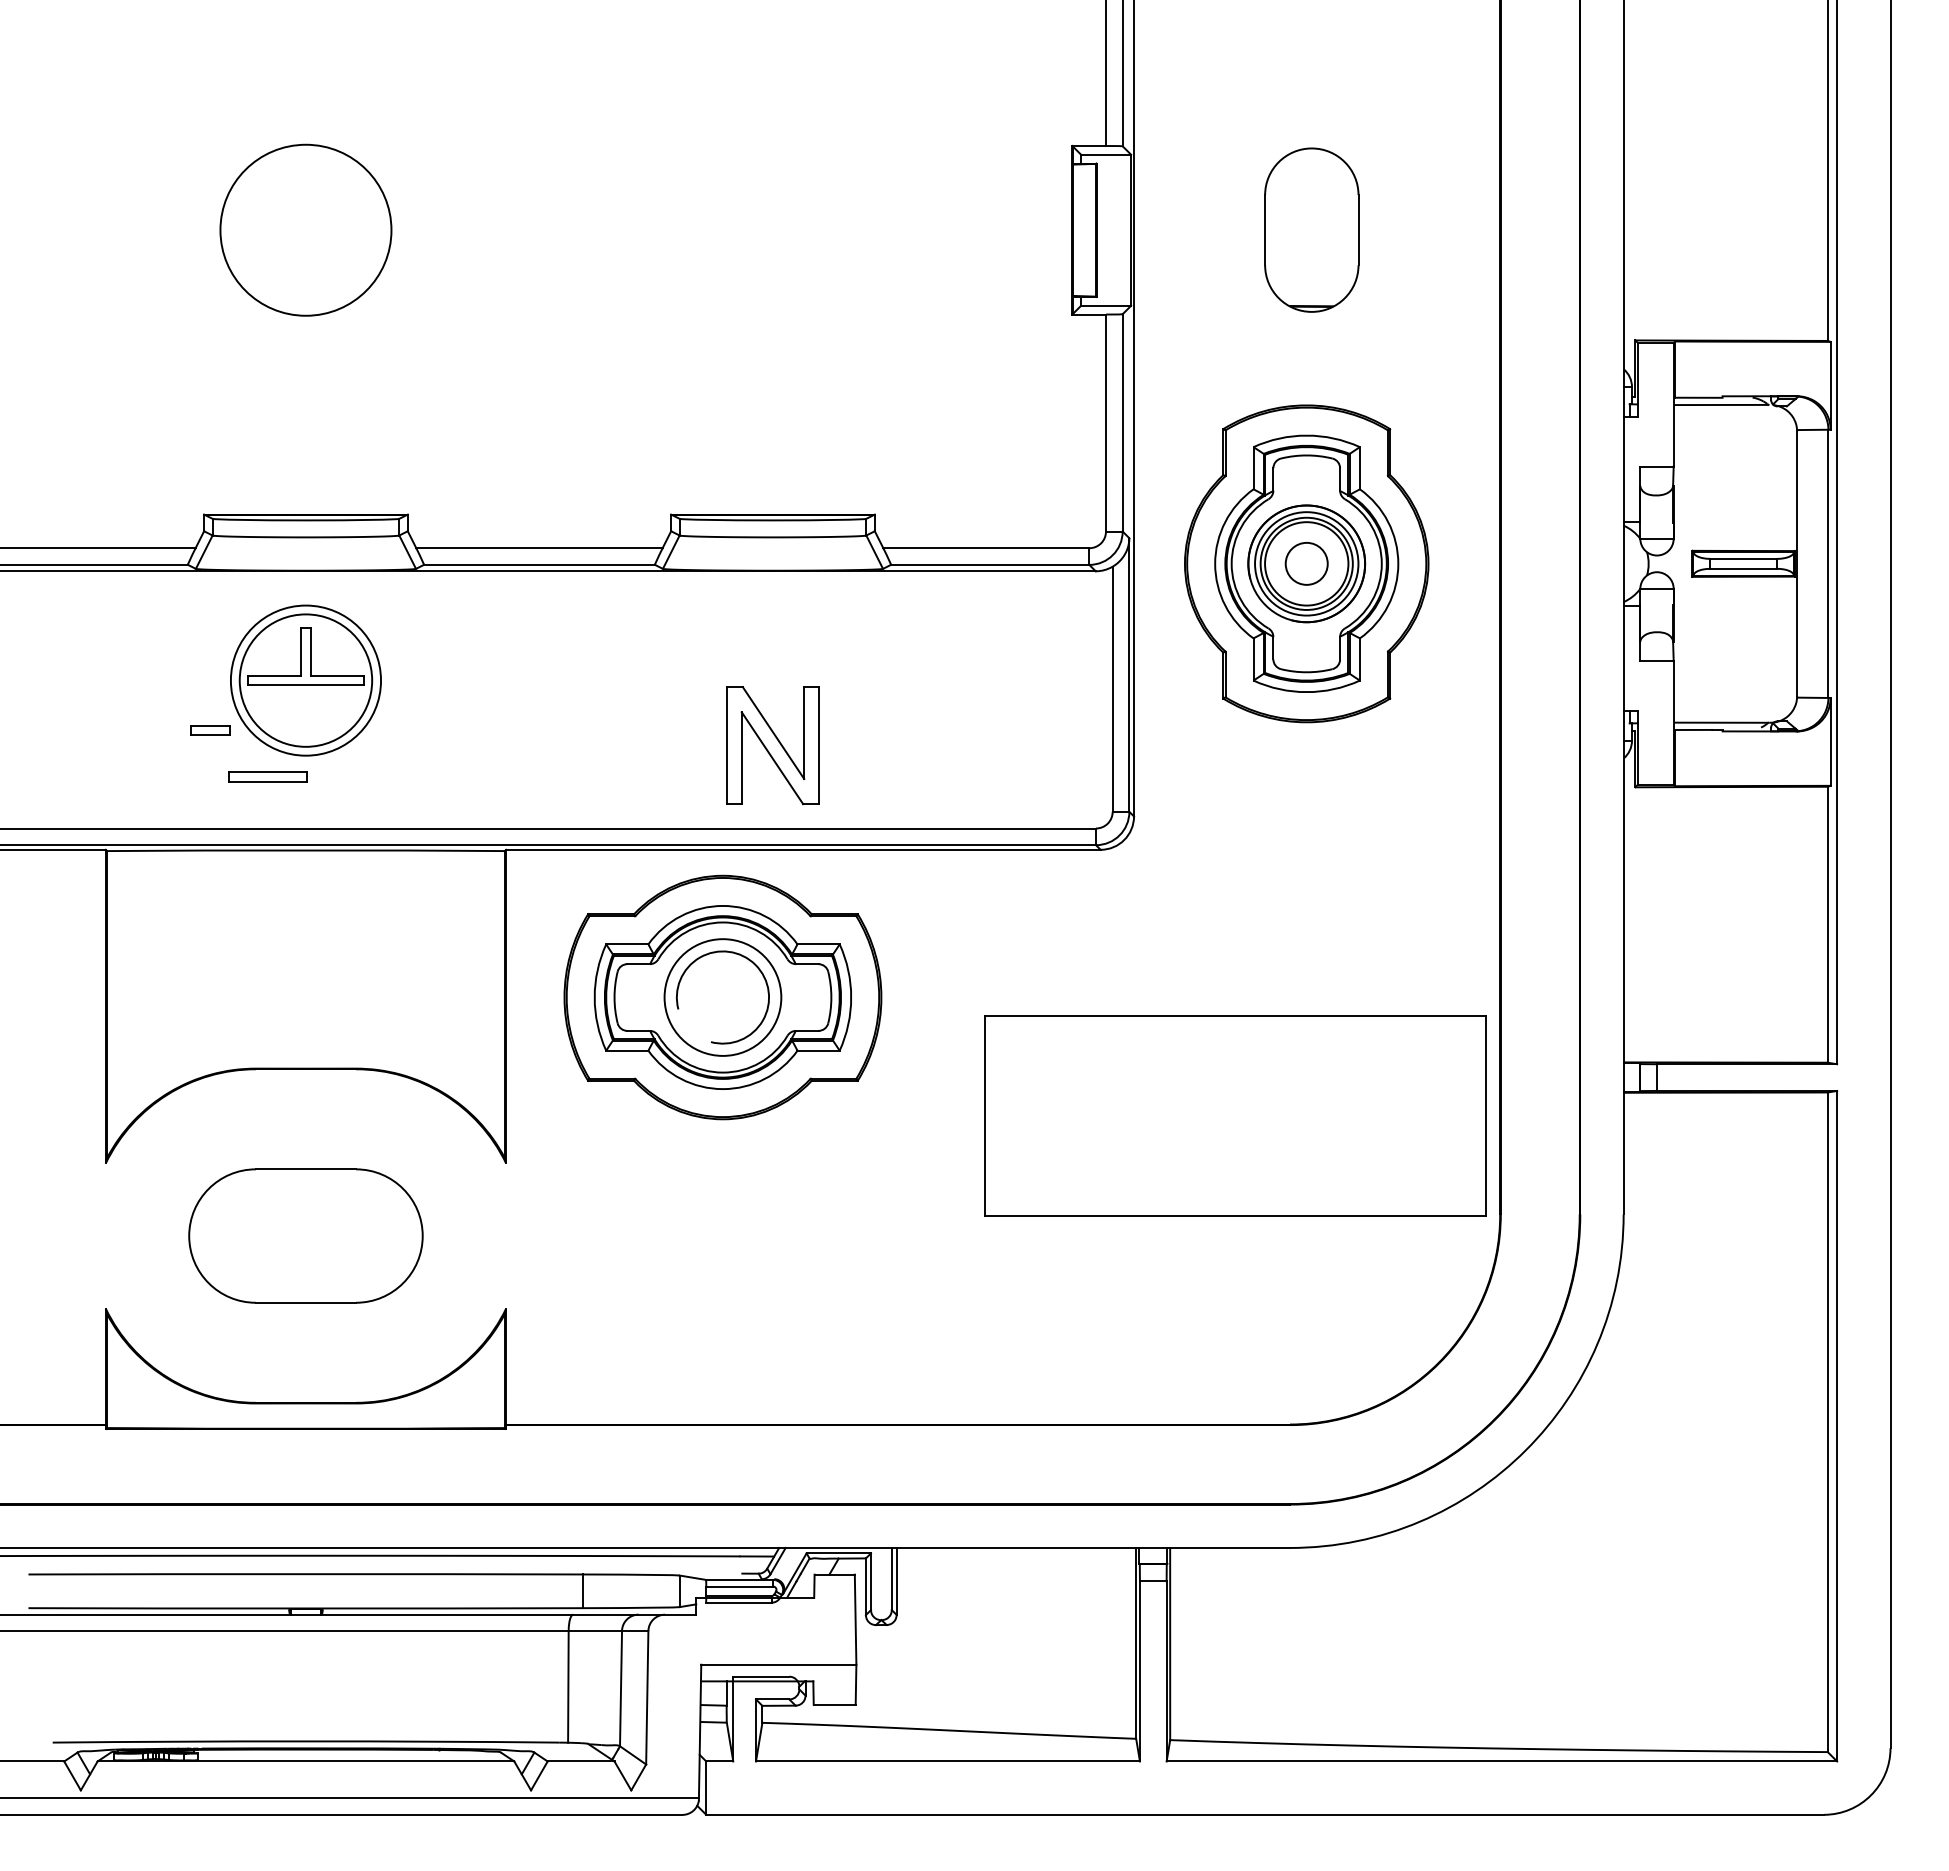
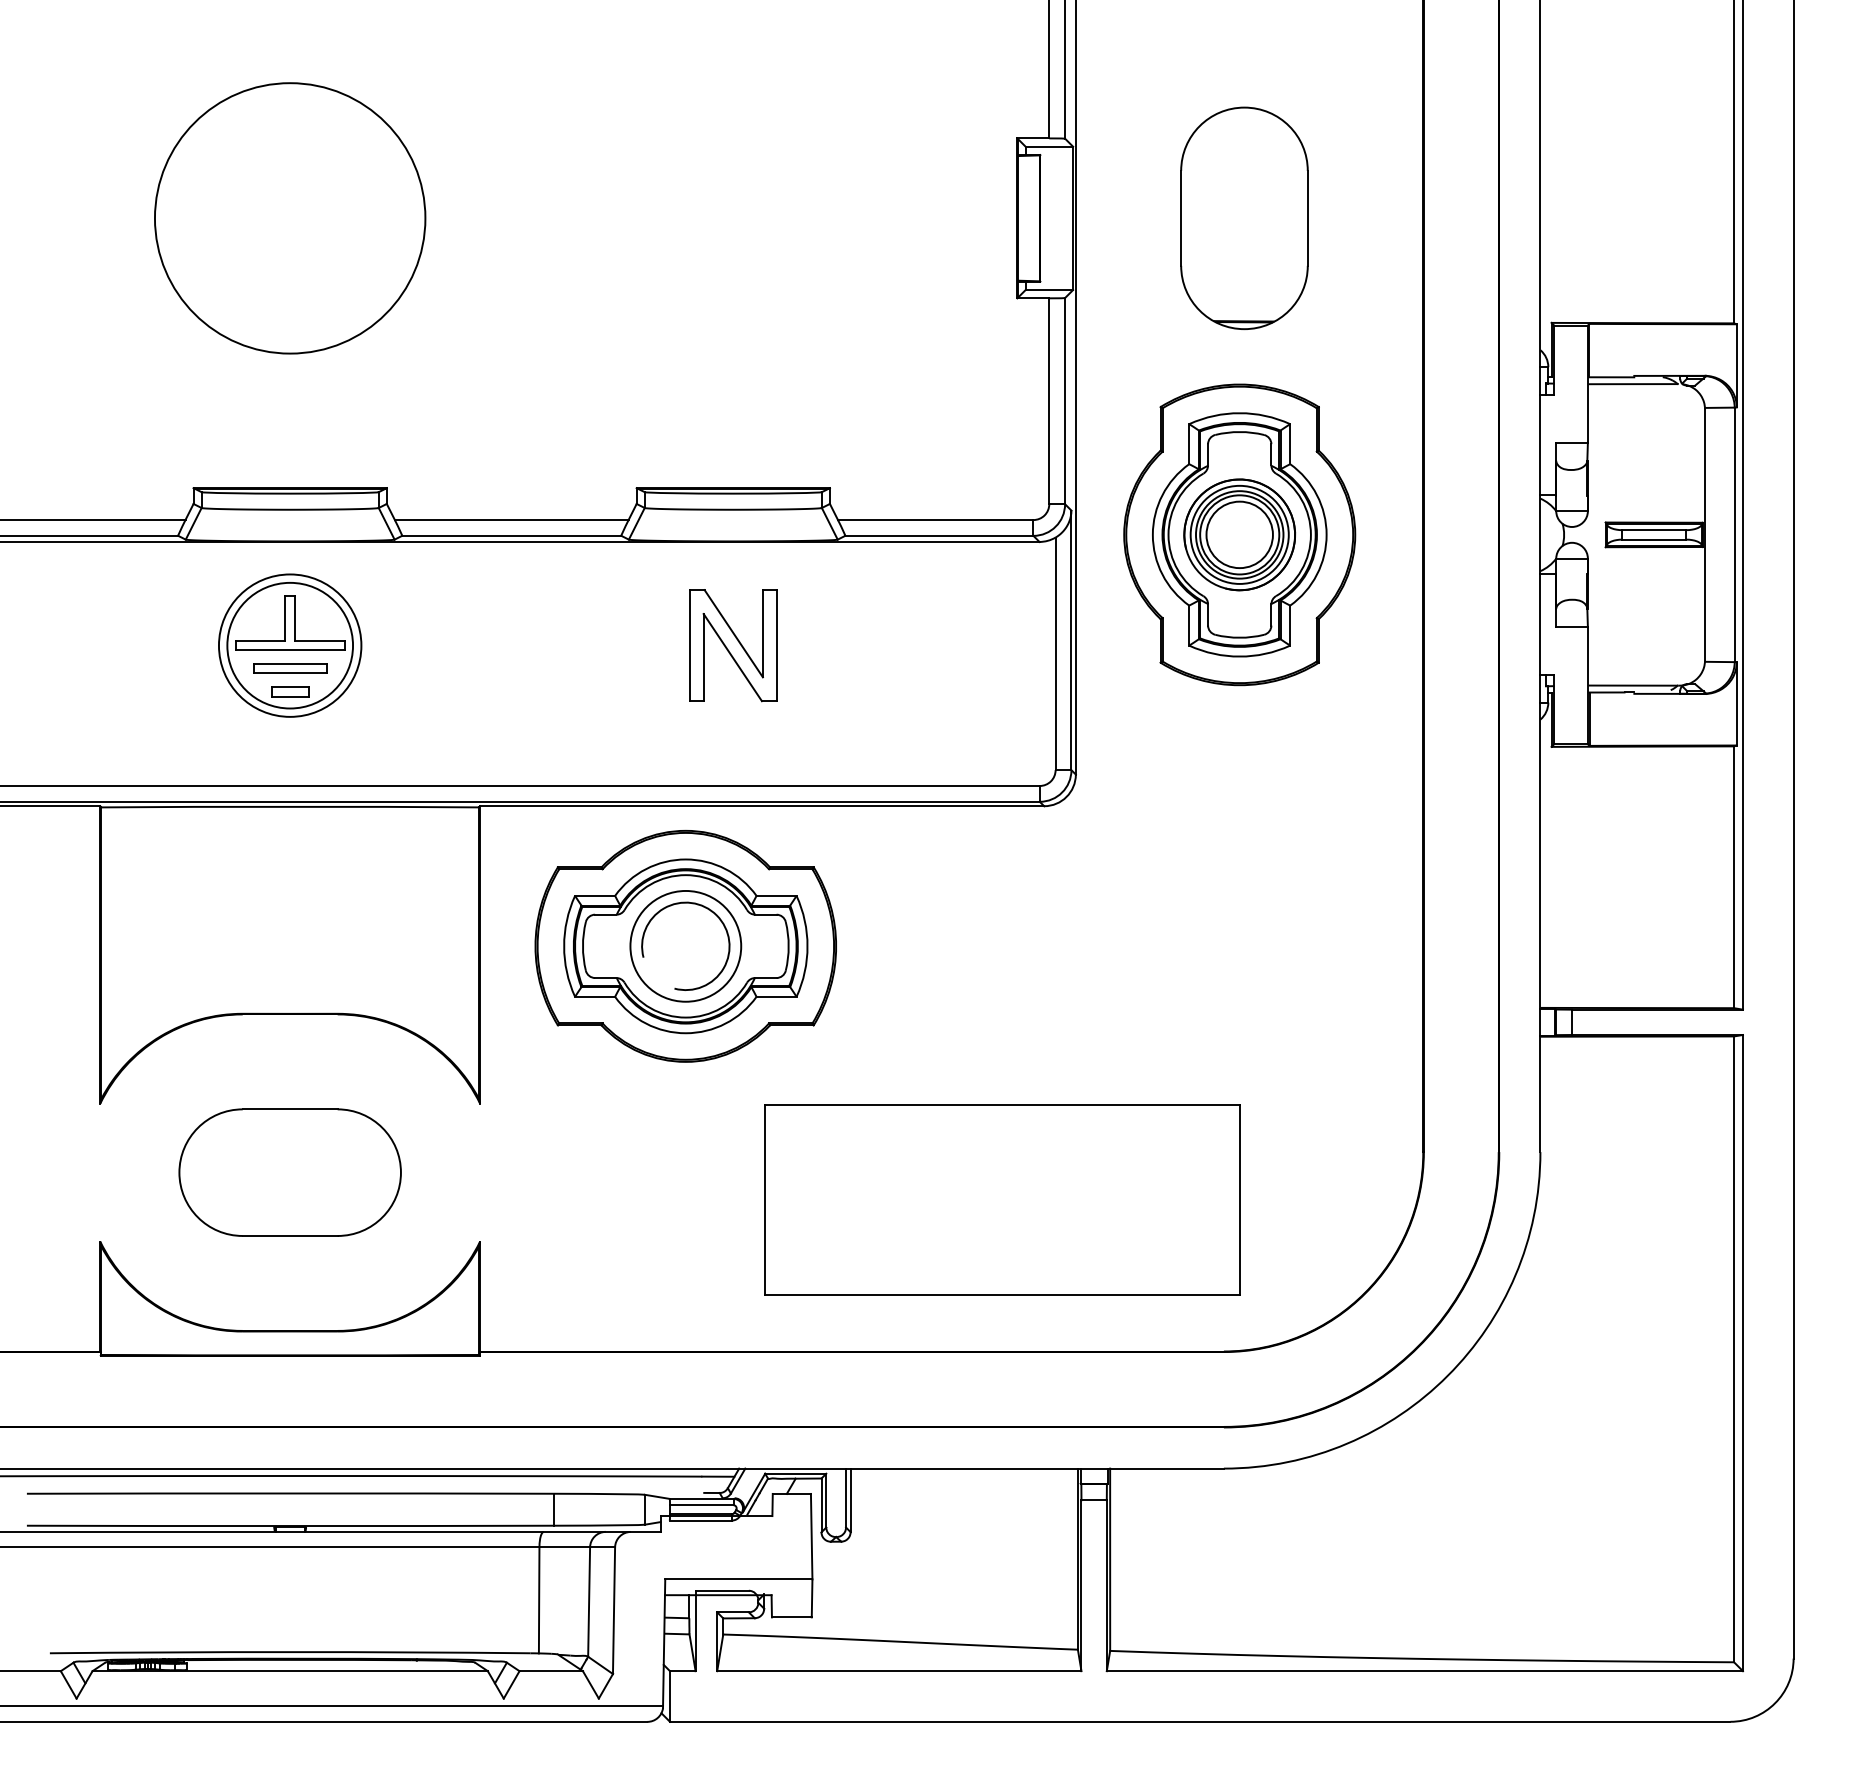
circle: (305, 229) -> (289, 217), size x1.67
part: (1311, 229) -> (1244, 217), size x1.43
circle: (1306, 563) -> (1239, 534), size x1.67
part: (210, 730) -> (289, 692), moved
part: (772, 745) -> (732, 645), moved
part: (267, 776) -> (289, 668), moved
part: (1235, 1115) -> (1002, 1198), moved

